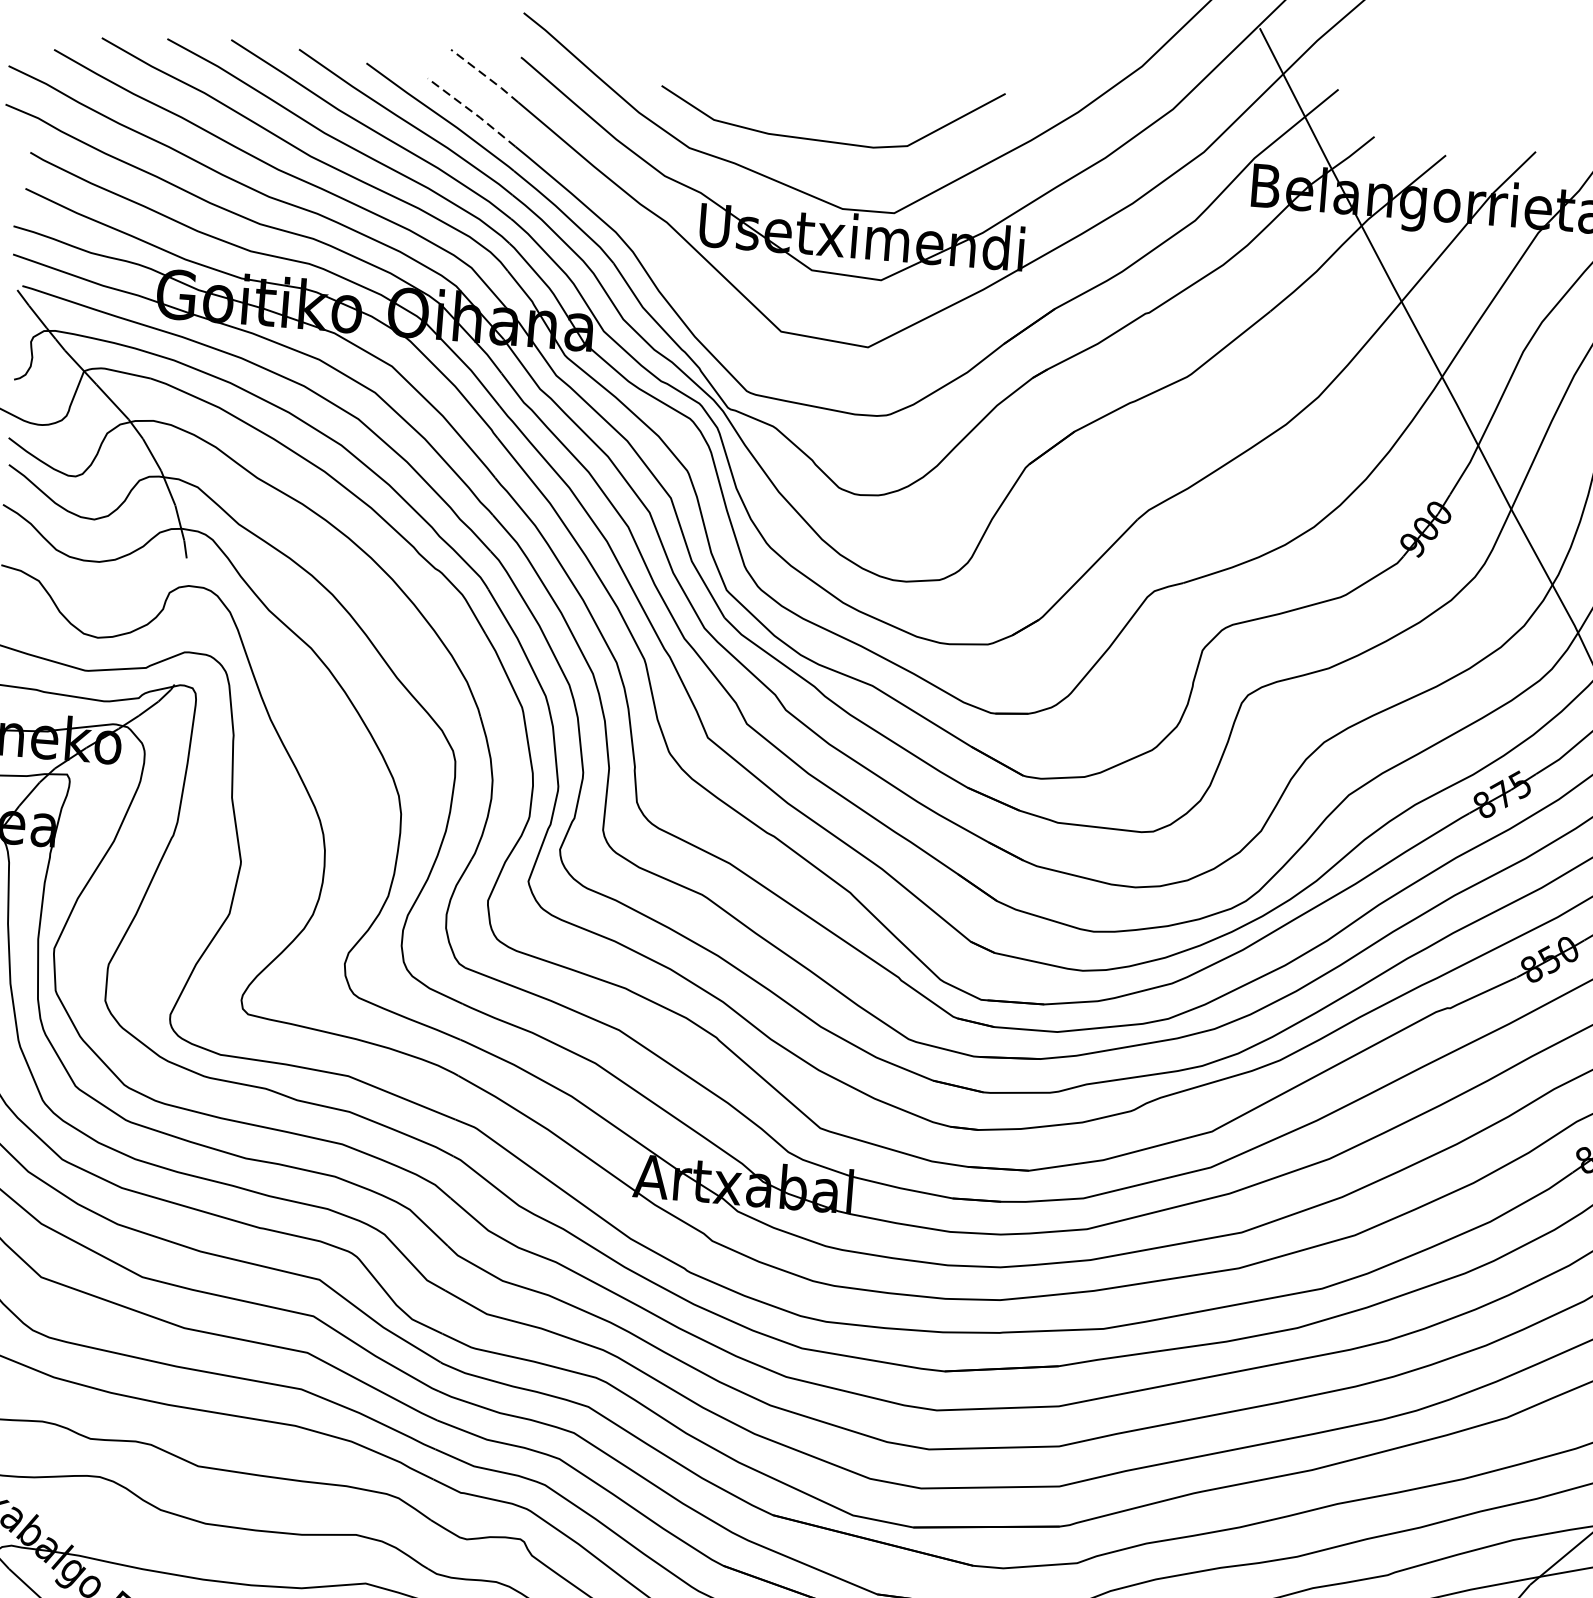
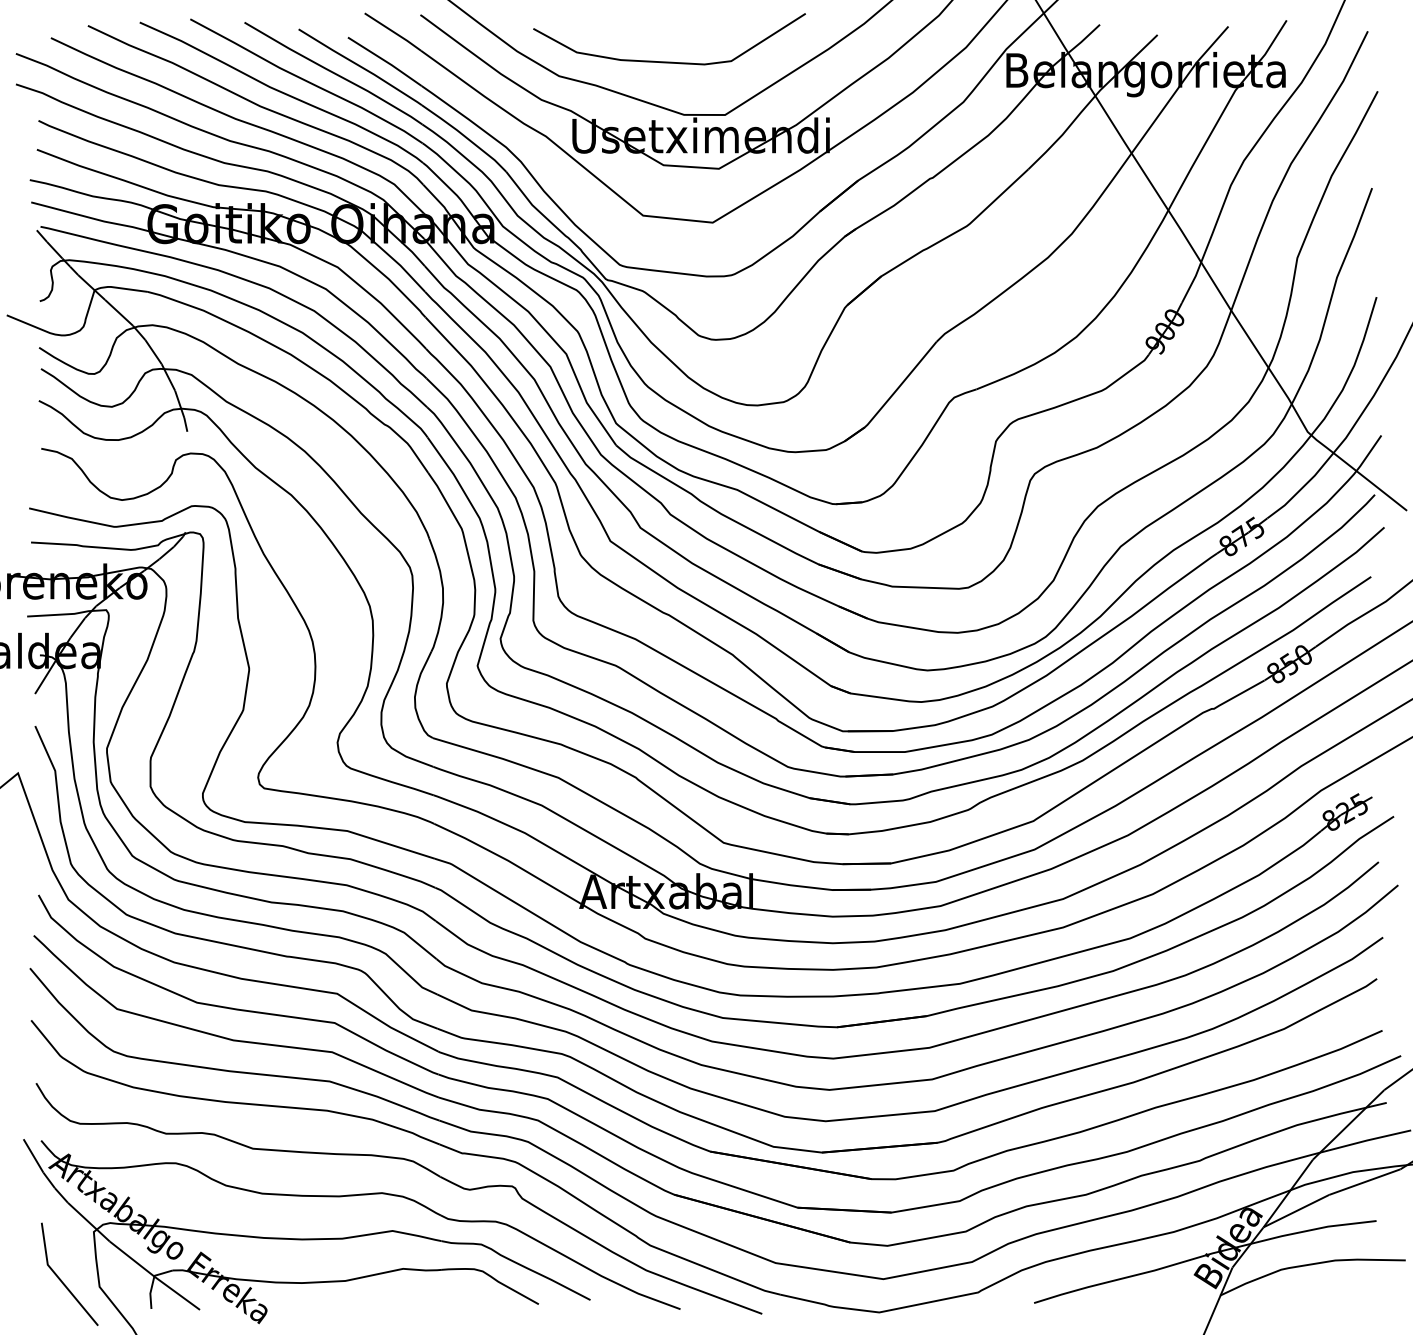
line: (485, 76) -> (393, 32), dashed -> solid
line: (472, 112) -> (385, 61), dashed -> solid

